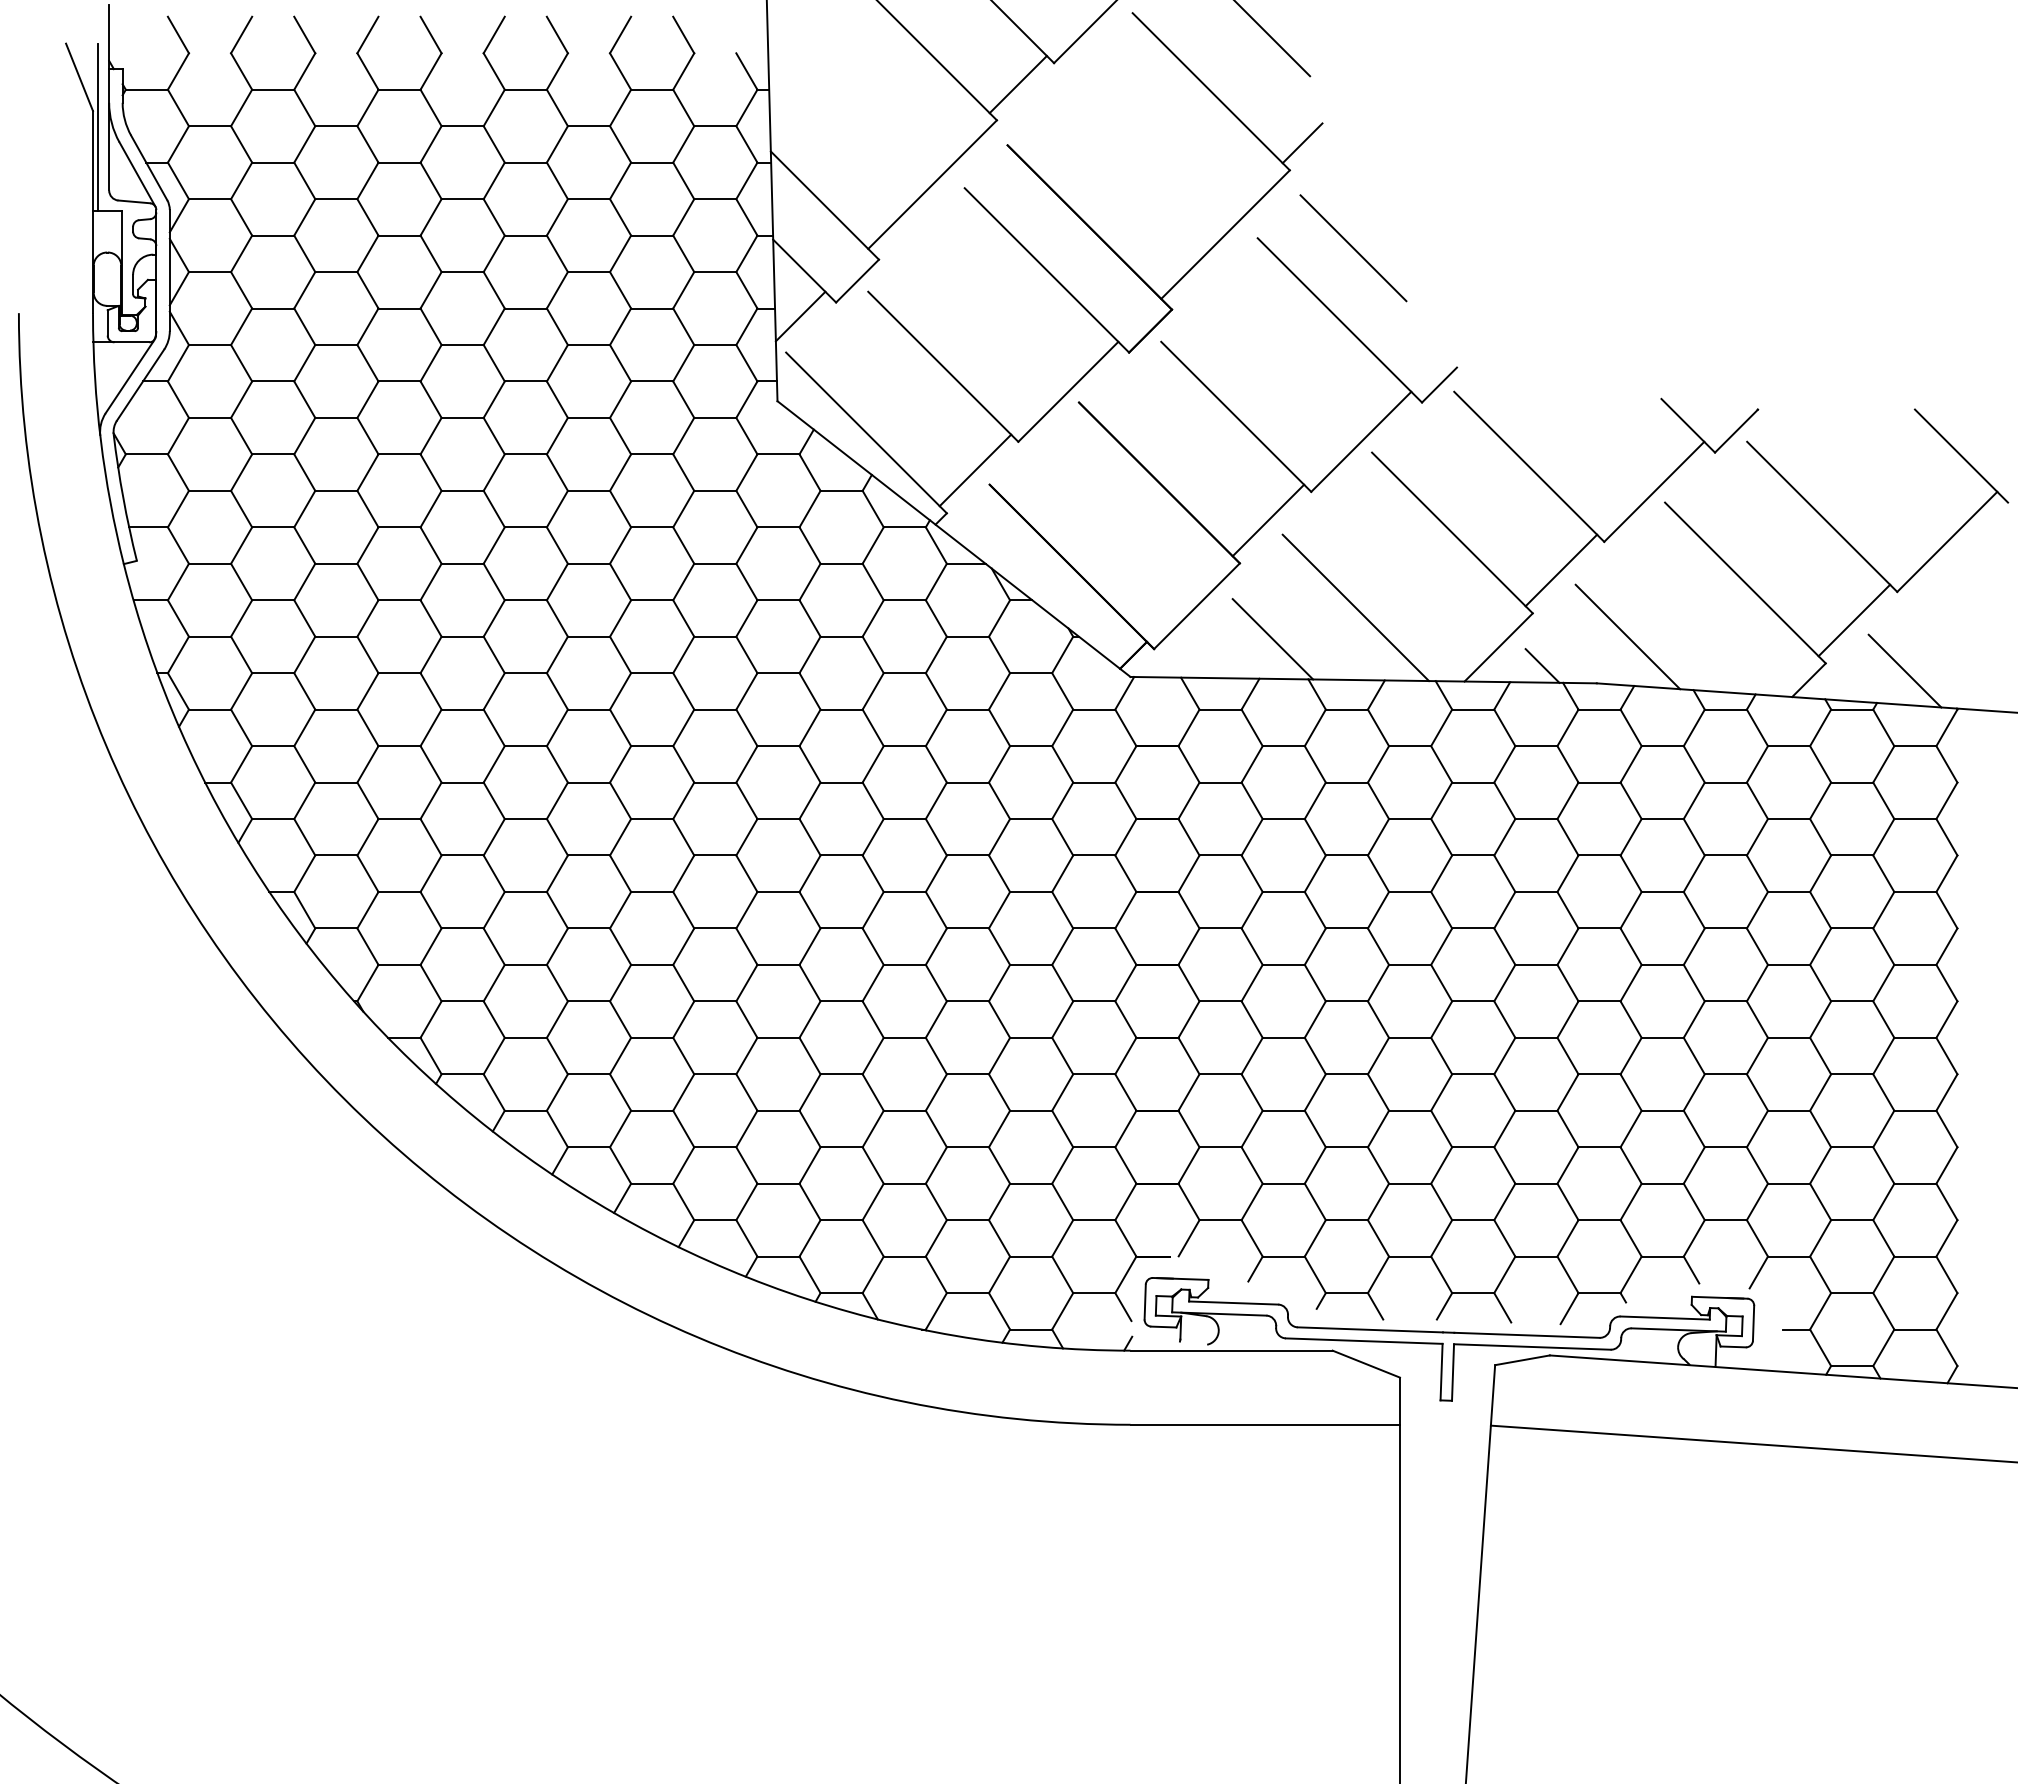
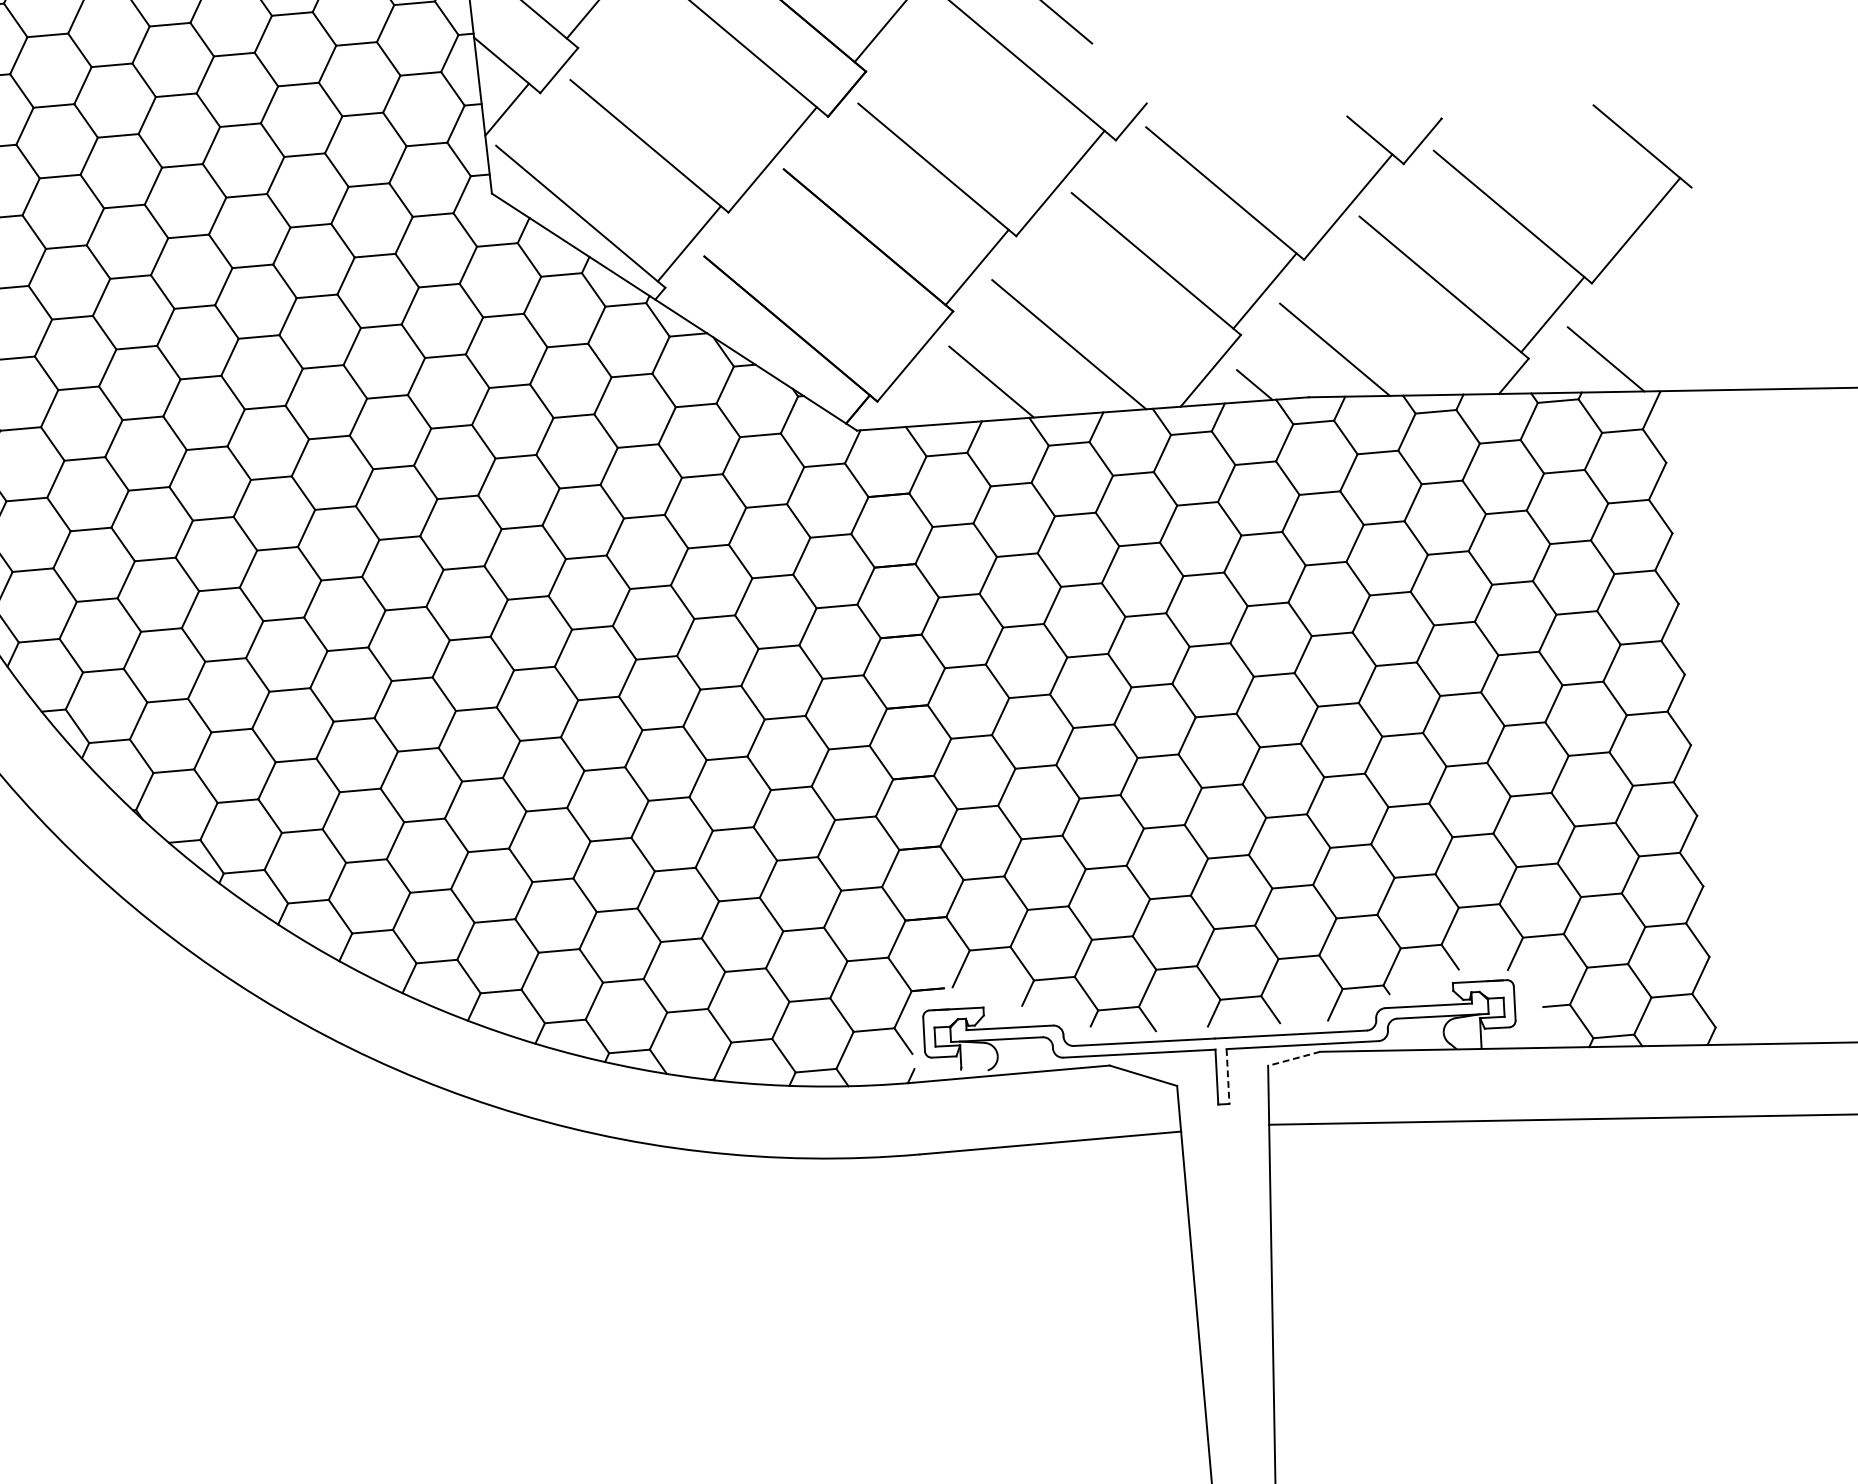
line: (1522, 1360) -> (1294, 1059), solid -> dashed
line: (1453, 1373) -> (1228, 1077), solid -> dashed

